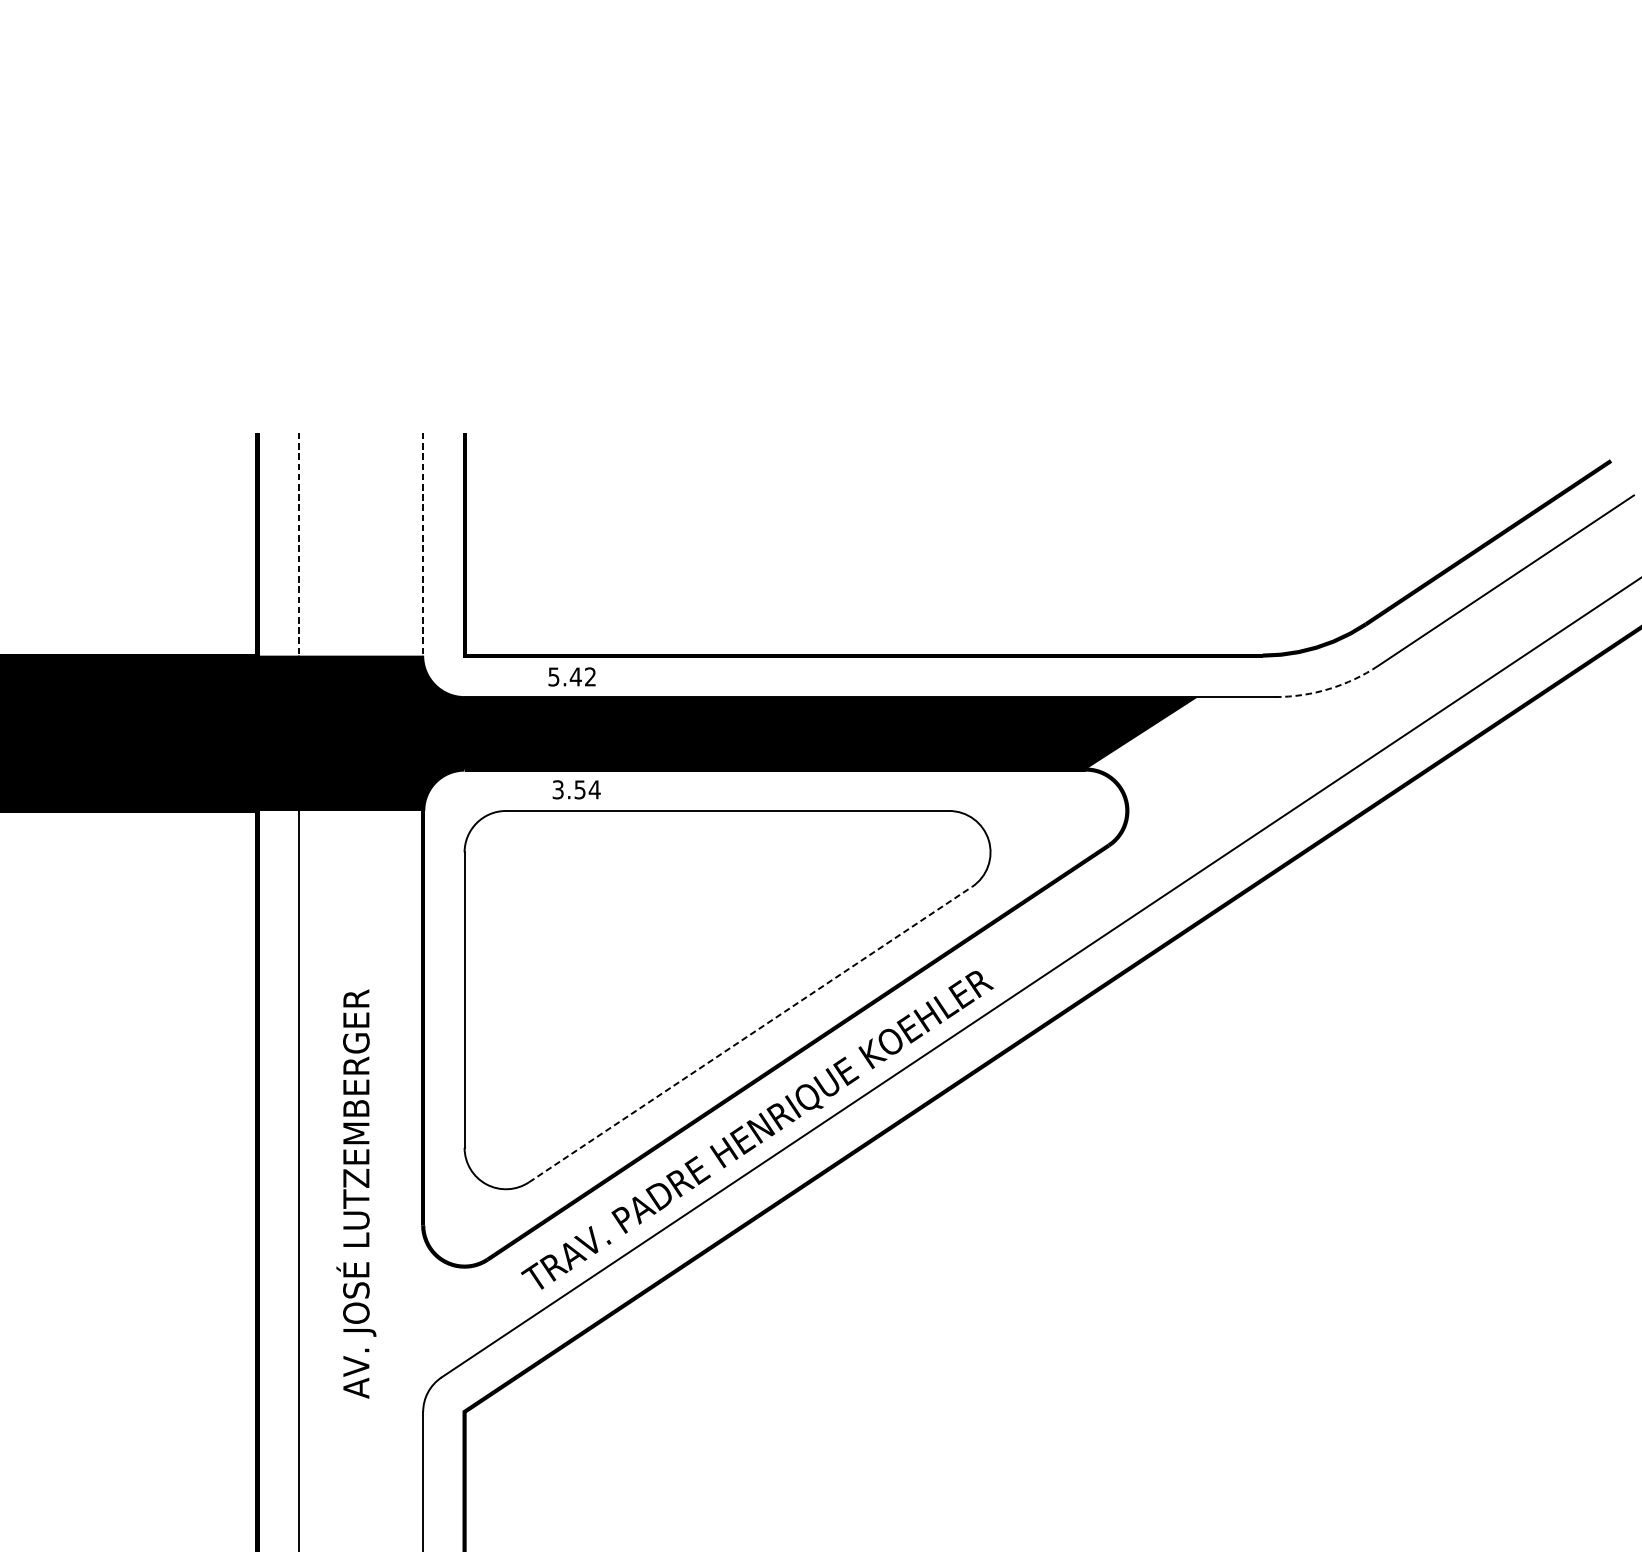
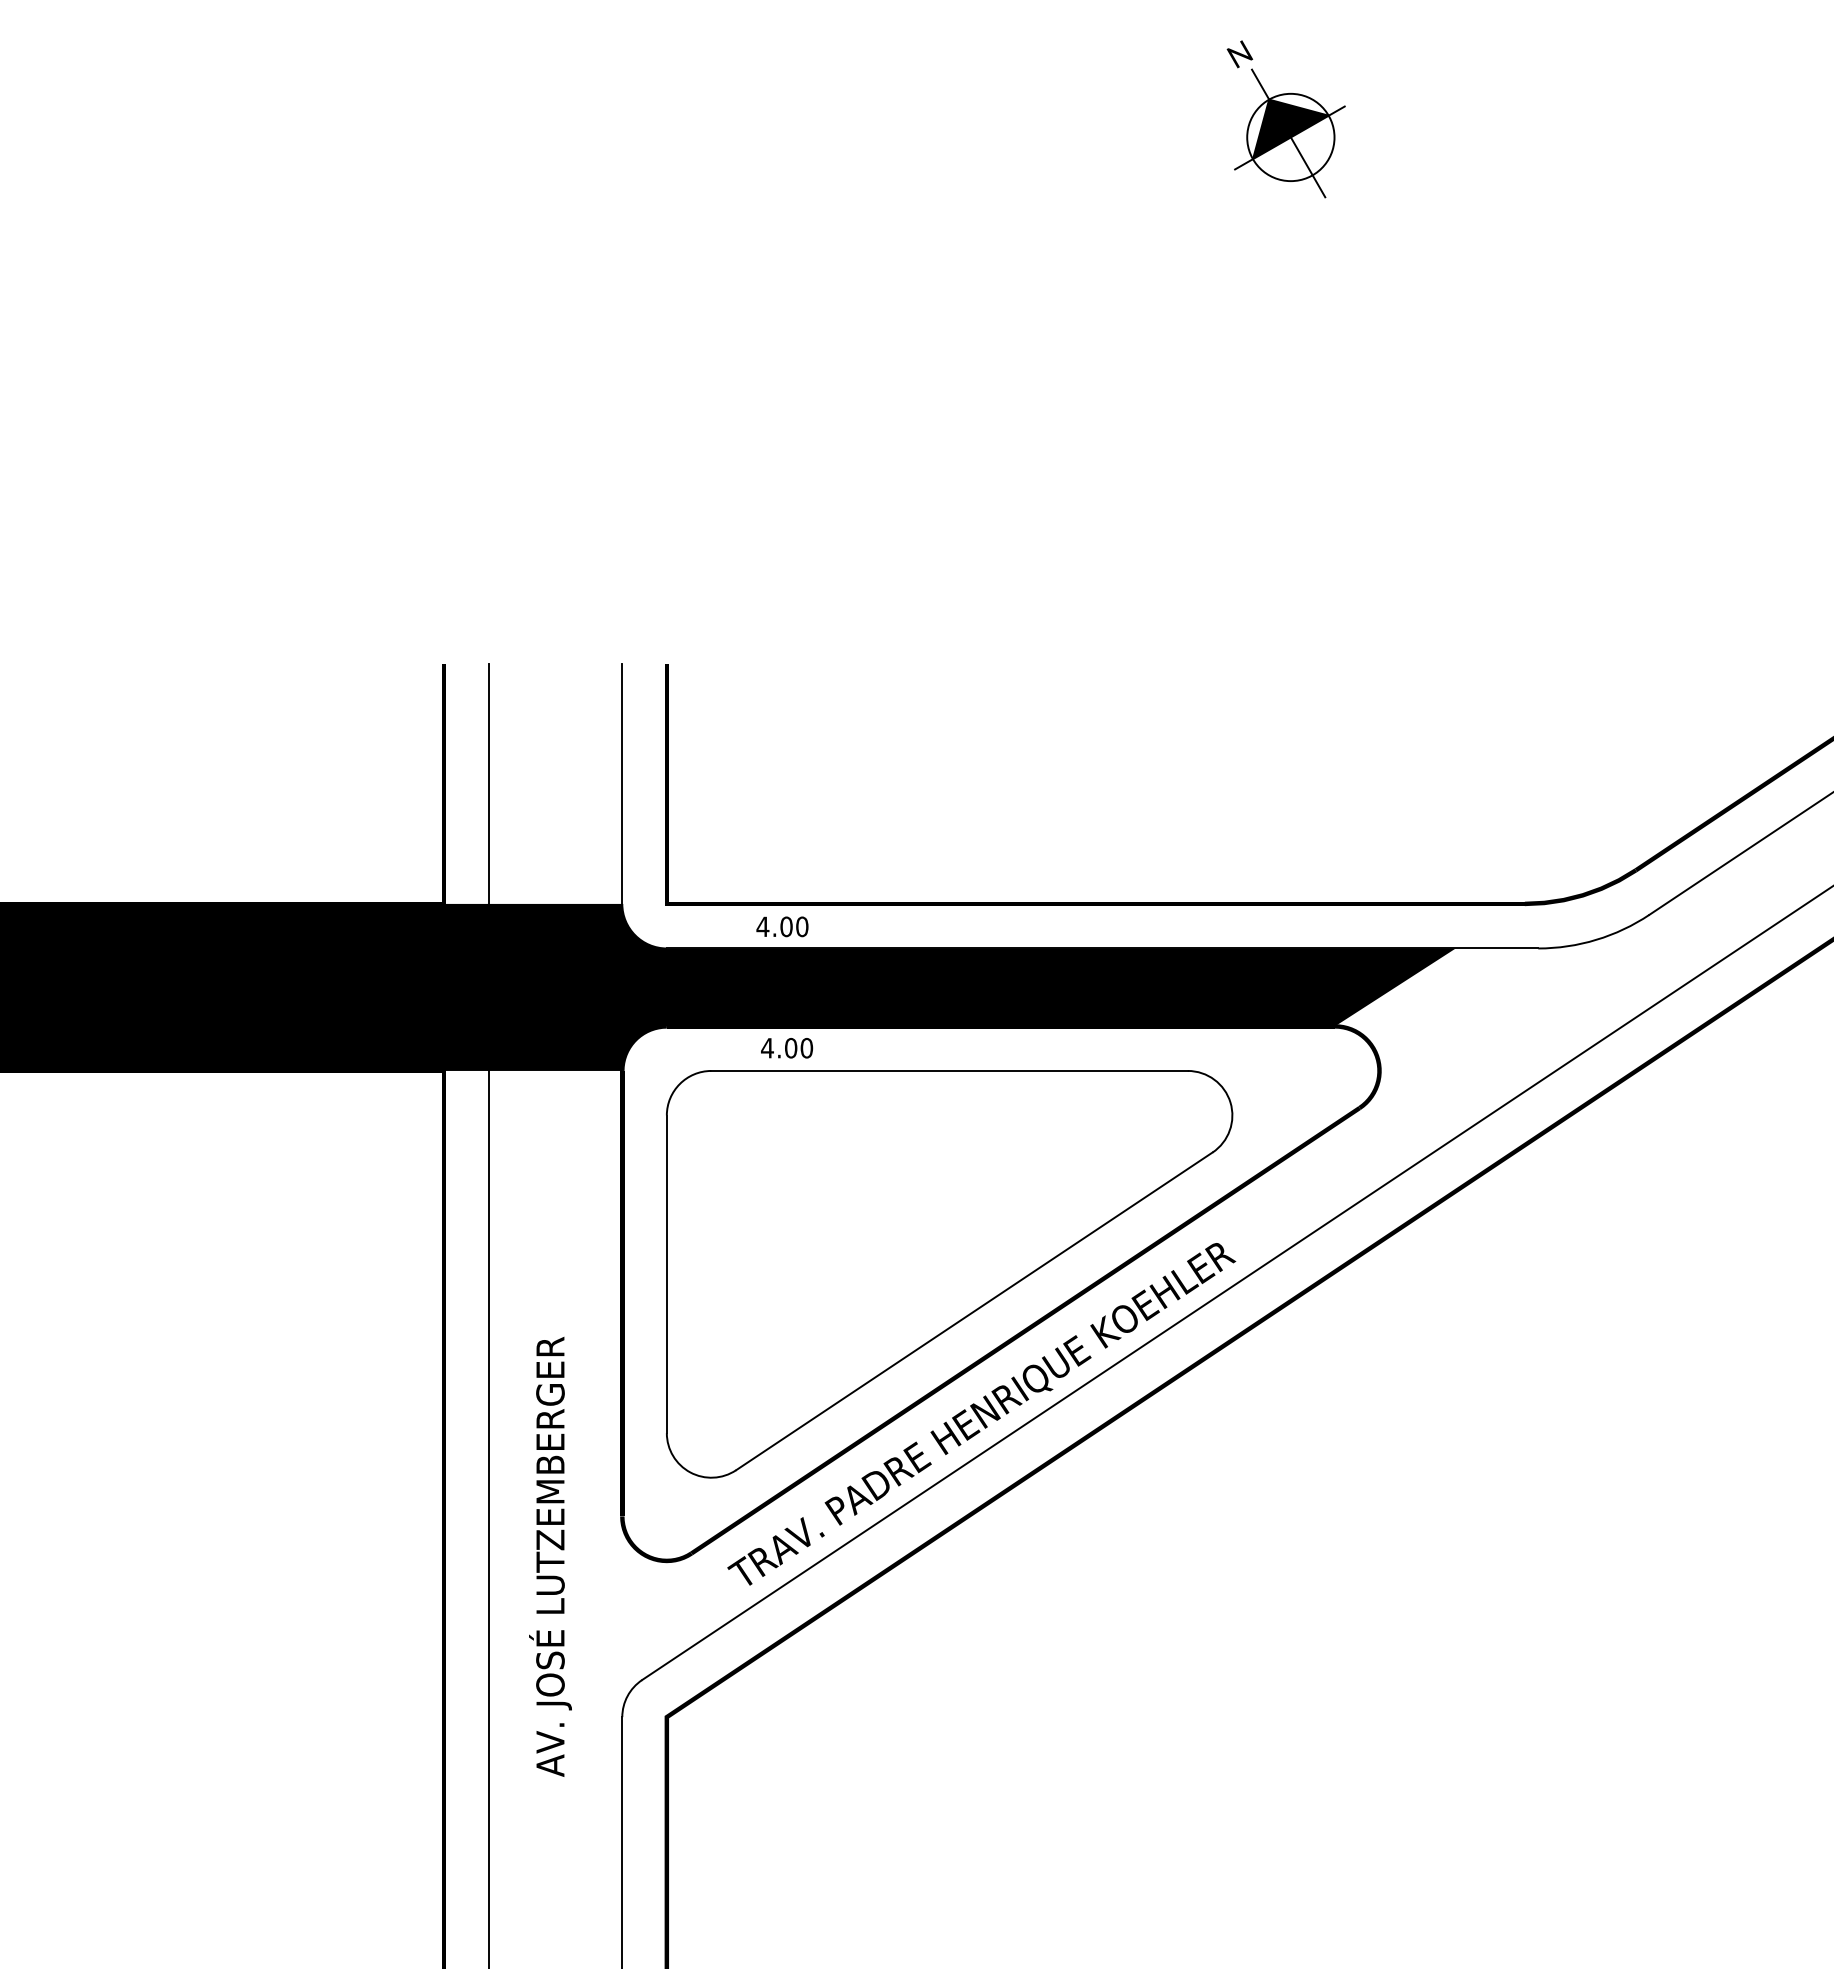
line: (298, 544) -> (488, 784), dashed -> solid
line: (423, 544) -> (622, 784), dashed -> solid
text: (572, 676) -> (782, 926), 5.42 -> 4.00
arc: (1329, 688) -> (1596, 939), dashed -> solid
text: (576, 789) -> (787, 1047), 3.54 -> 4.00
line: (750, 1034) -> (974, 1311), dashed -> solid
text: (356, 1193) -> (550, 1556), moved

